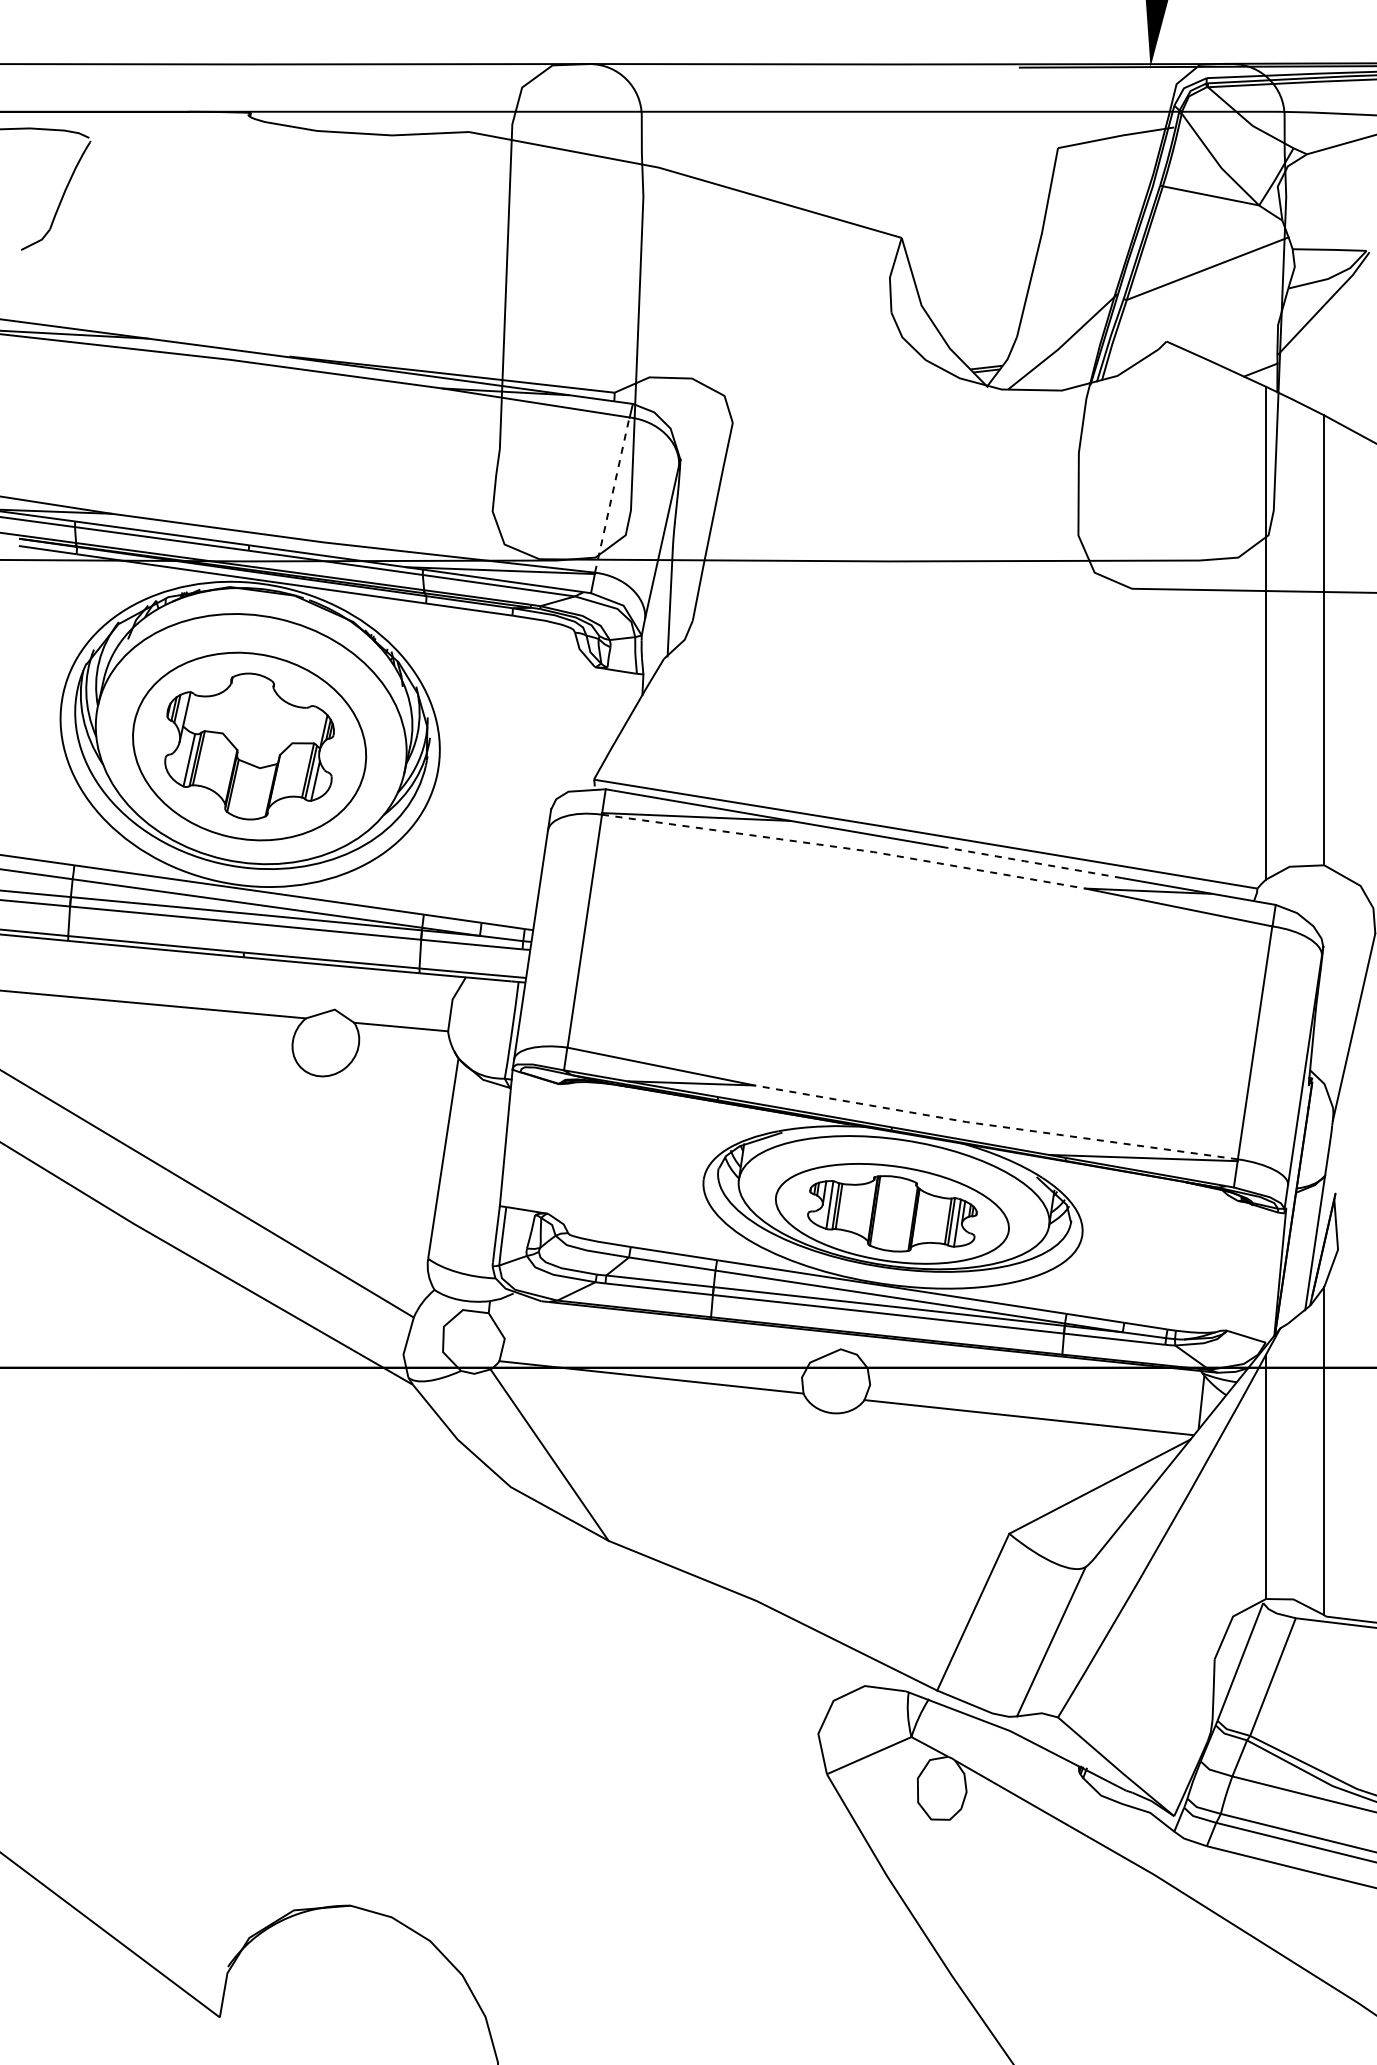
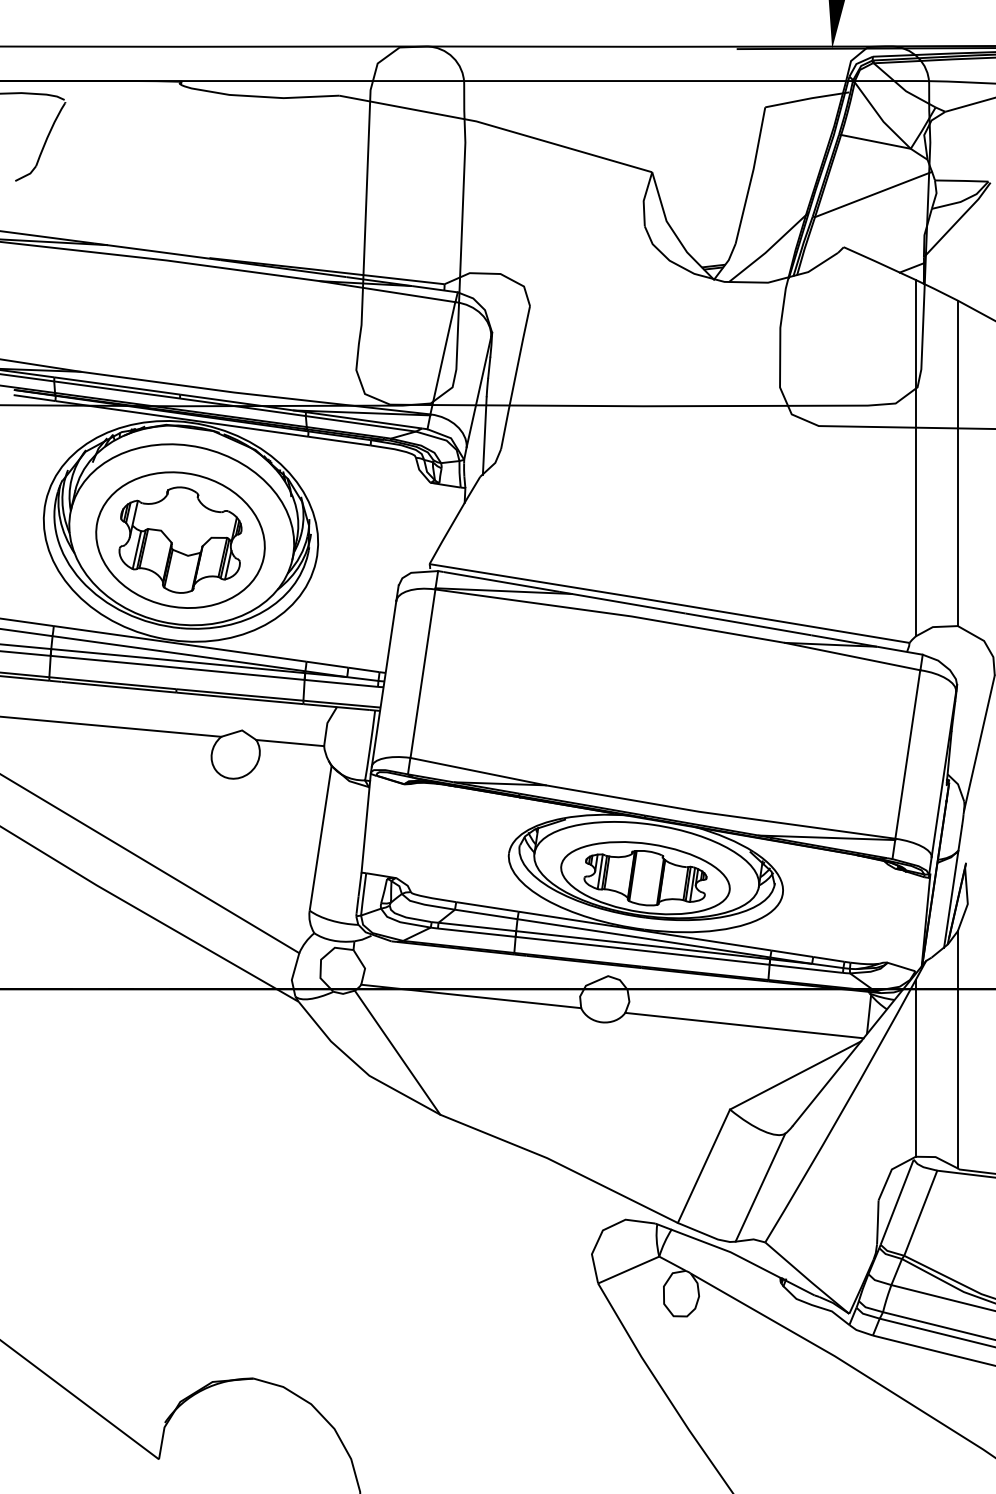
line: (612, 494) -> (443, 357), dashed -> solid
line: (845, 848) -> (611, 613), dashed -> solid
line: (1034, 862) -> (748, 624), dashed -> solid
line: (994, 1125) -> (719, 814), dashed -> solid

